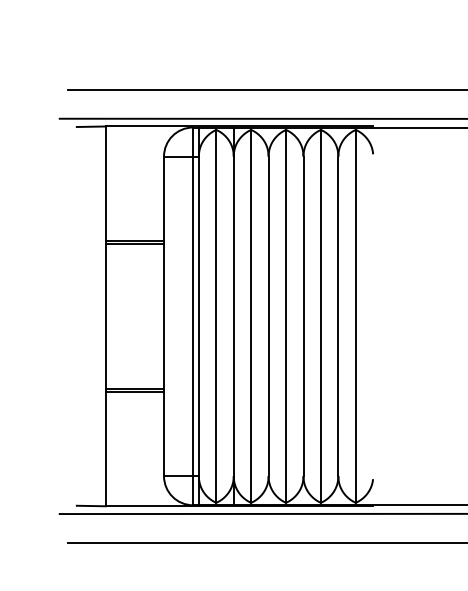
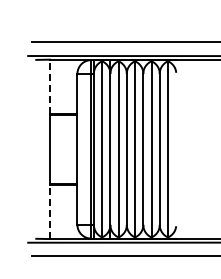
line: (104, 183) -> (49, 86), solid -> dashed
line: (104, 447) -> (49, 211), solid -> dashed

